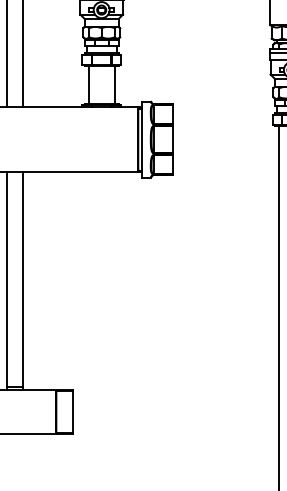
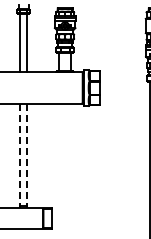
line: (6, 282) -> (19, 156), solid -> dashed
line: (22, 282) -> (27, 156), solid -> dashed

